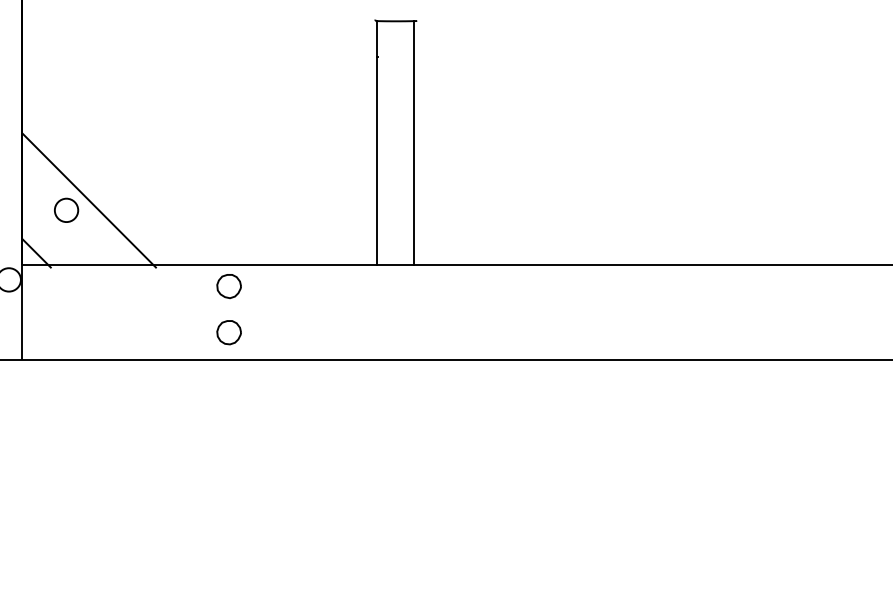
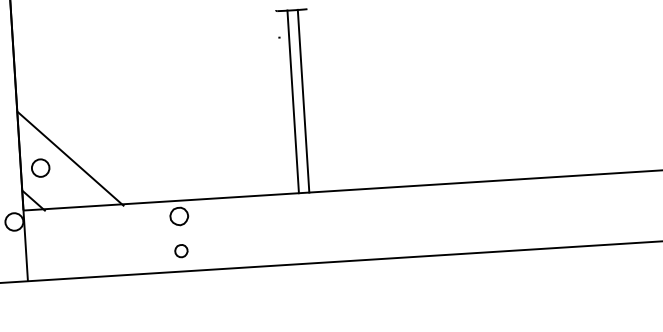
line: (377, 143) -> (303, 101), moved
line: (414, 143) -> (293, 102), moved
circle: (66, 209) -> (40, 167), moved
part: (228, 332) -> (181, 250), size x0.7

